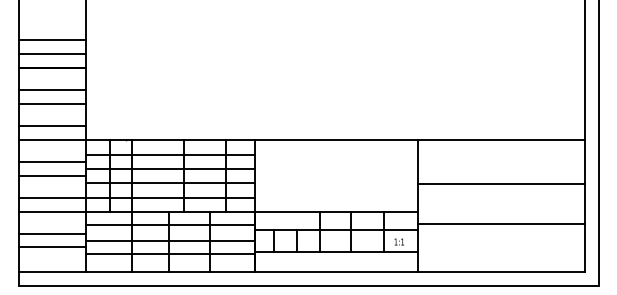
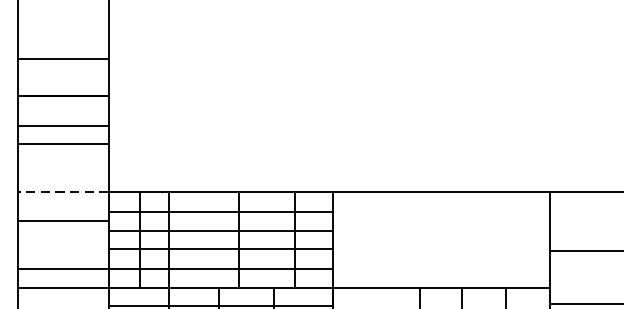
line: (52, 54) -> (63, 78), removed
line: (52, 125) -> (63, 172), removed
line: (52, 139) -> (63, 191), solid -> dashed
line: (52, 175) -> (63, 239), removed

